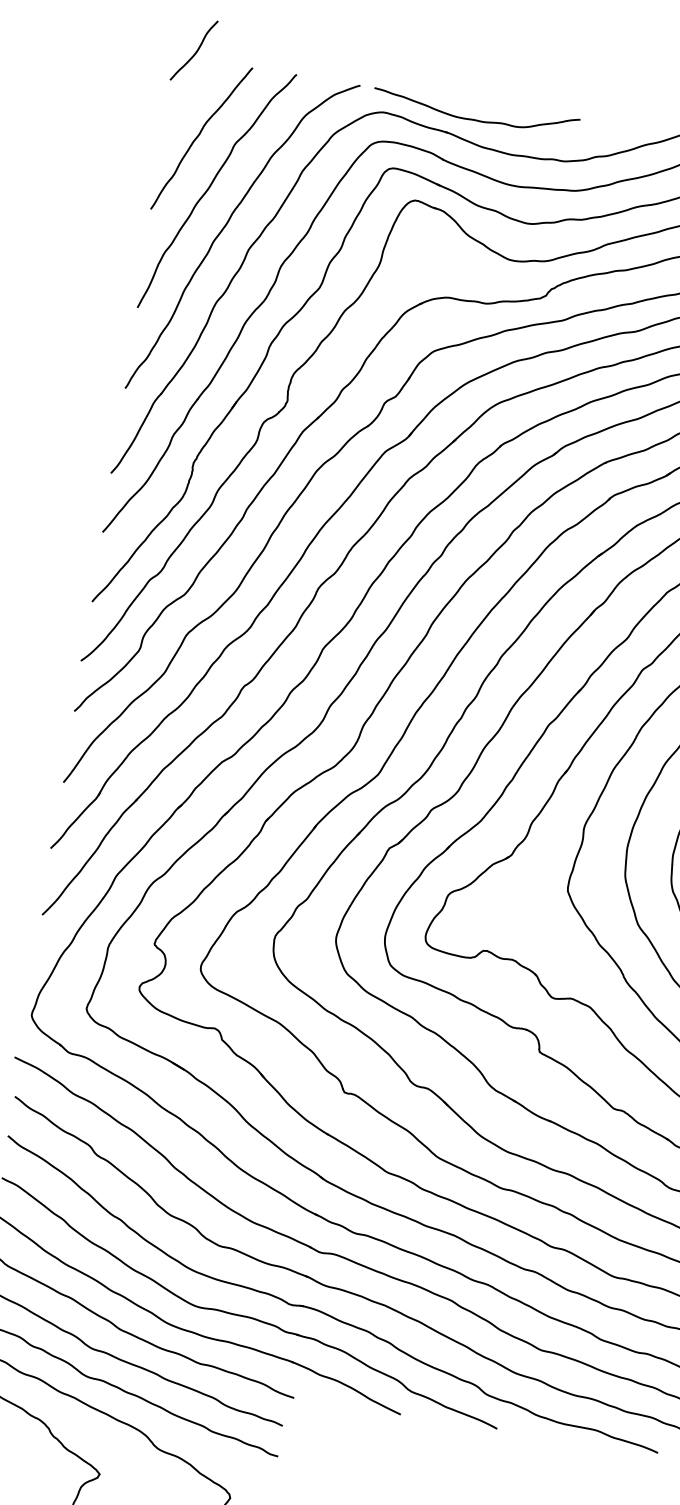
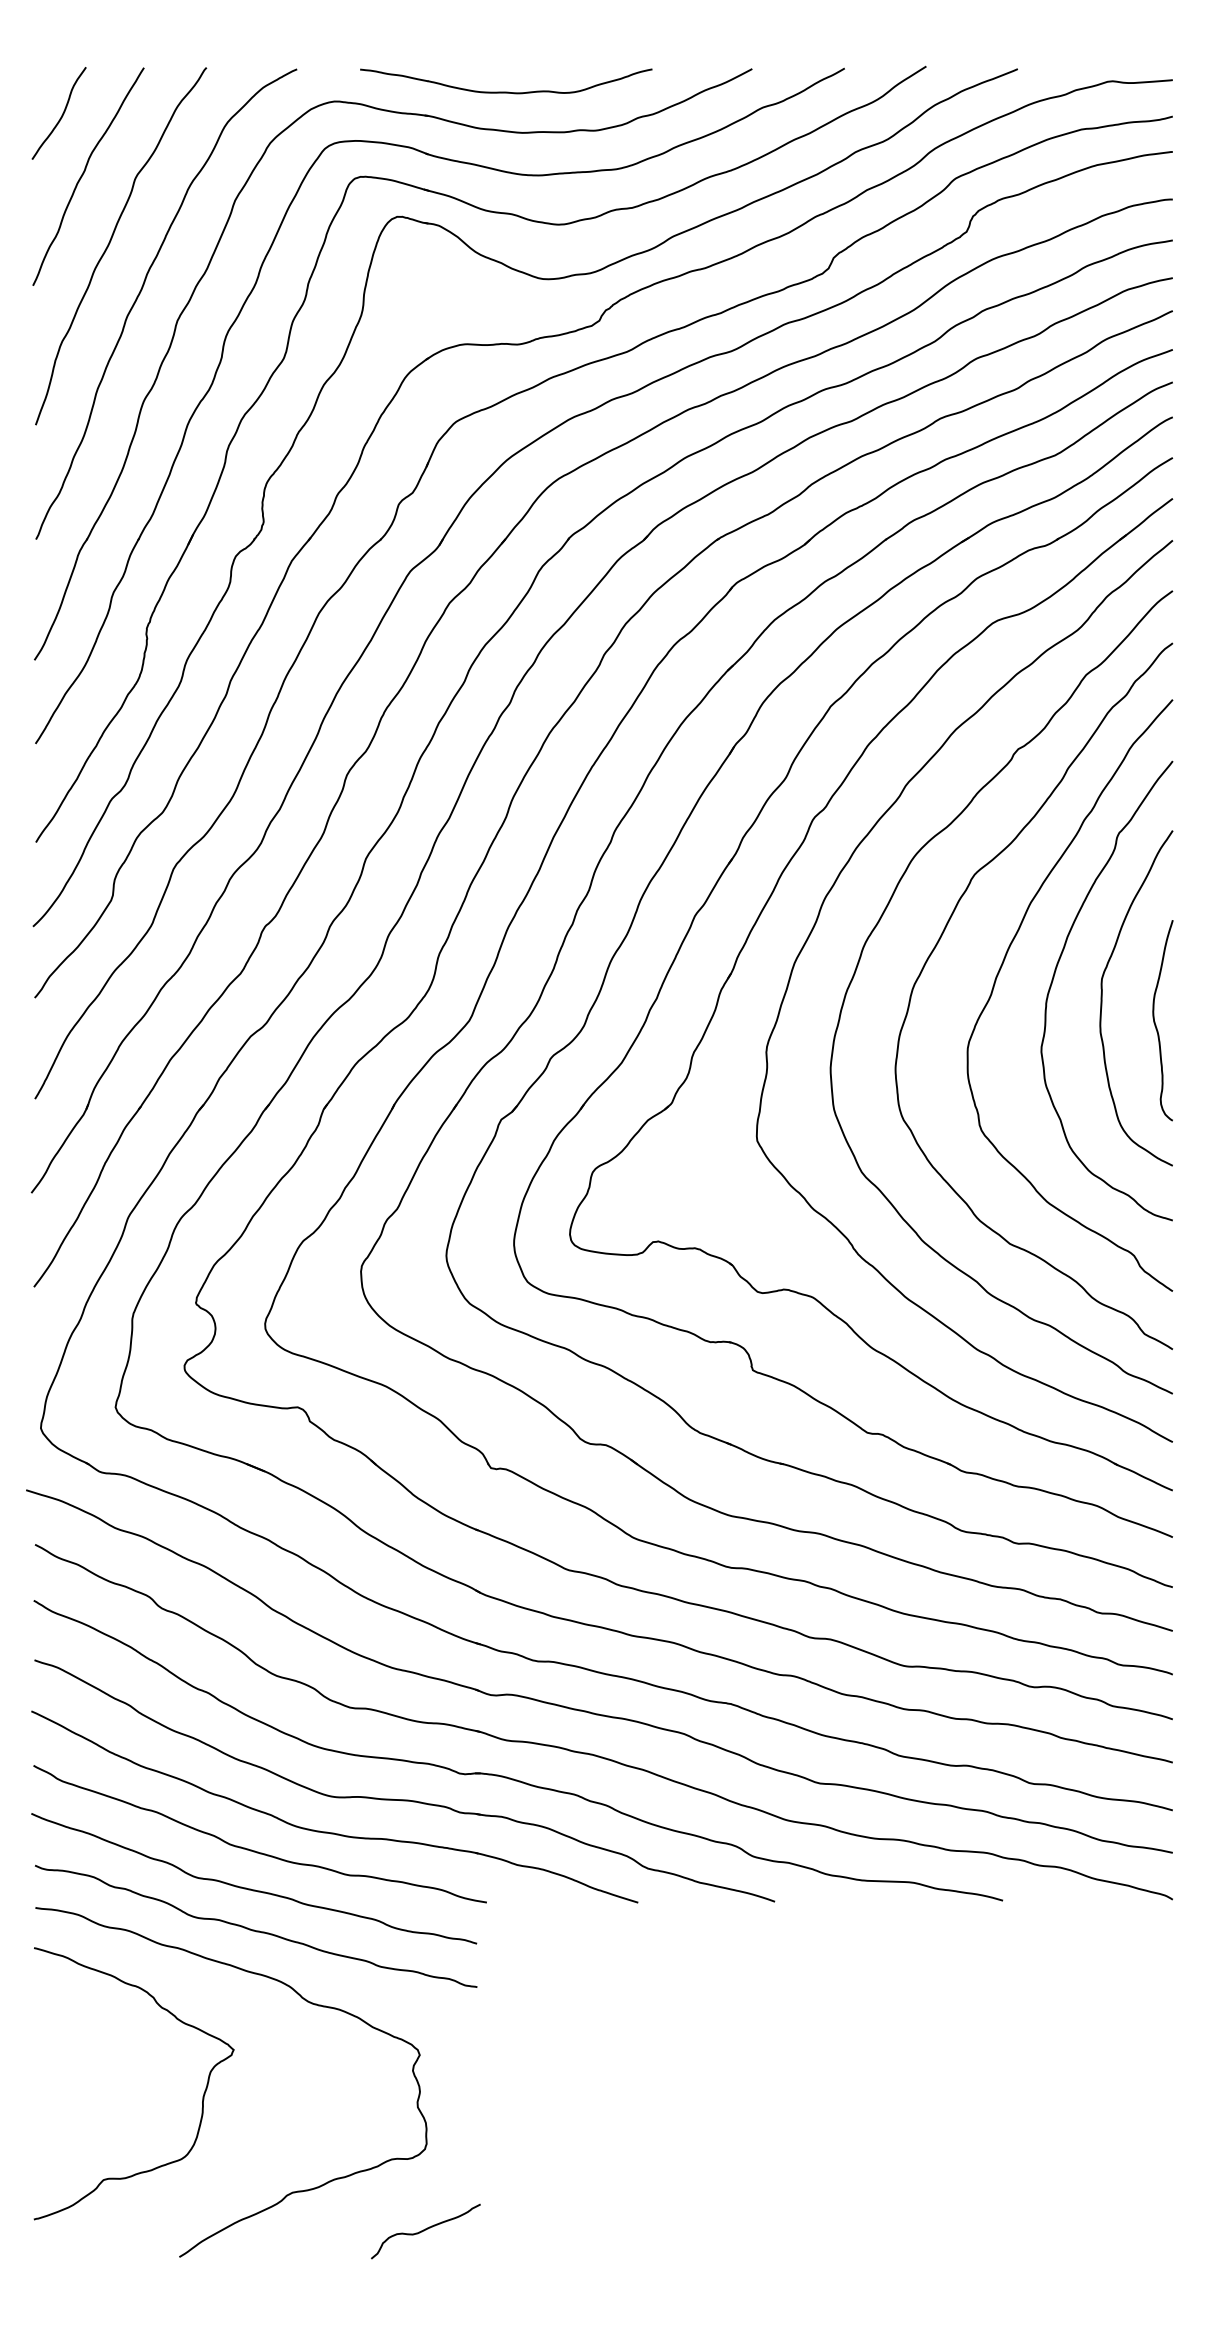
curve: (195, 52) -> (61, 115), moved
part: (475, 119) -> (506, 91), moved

